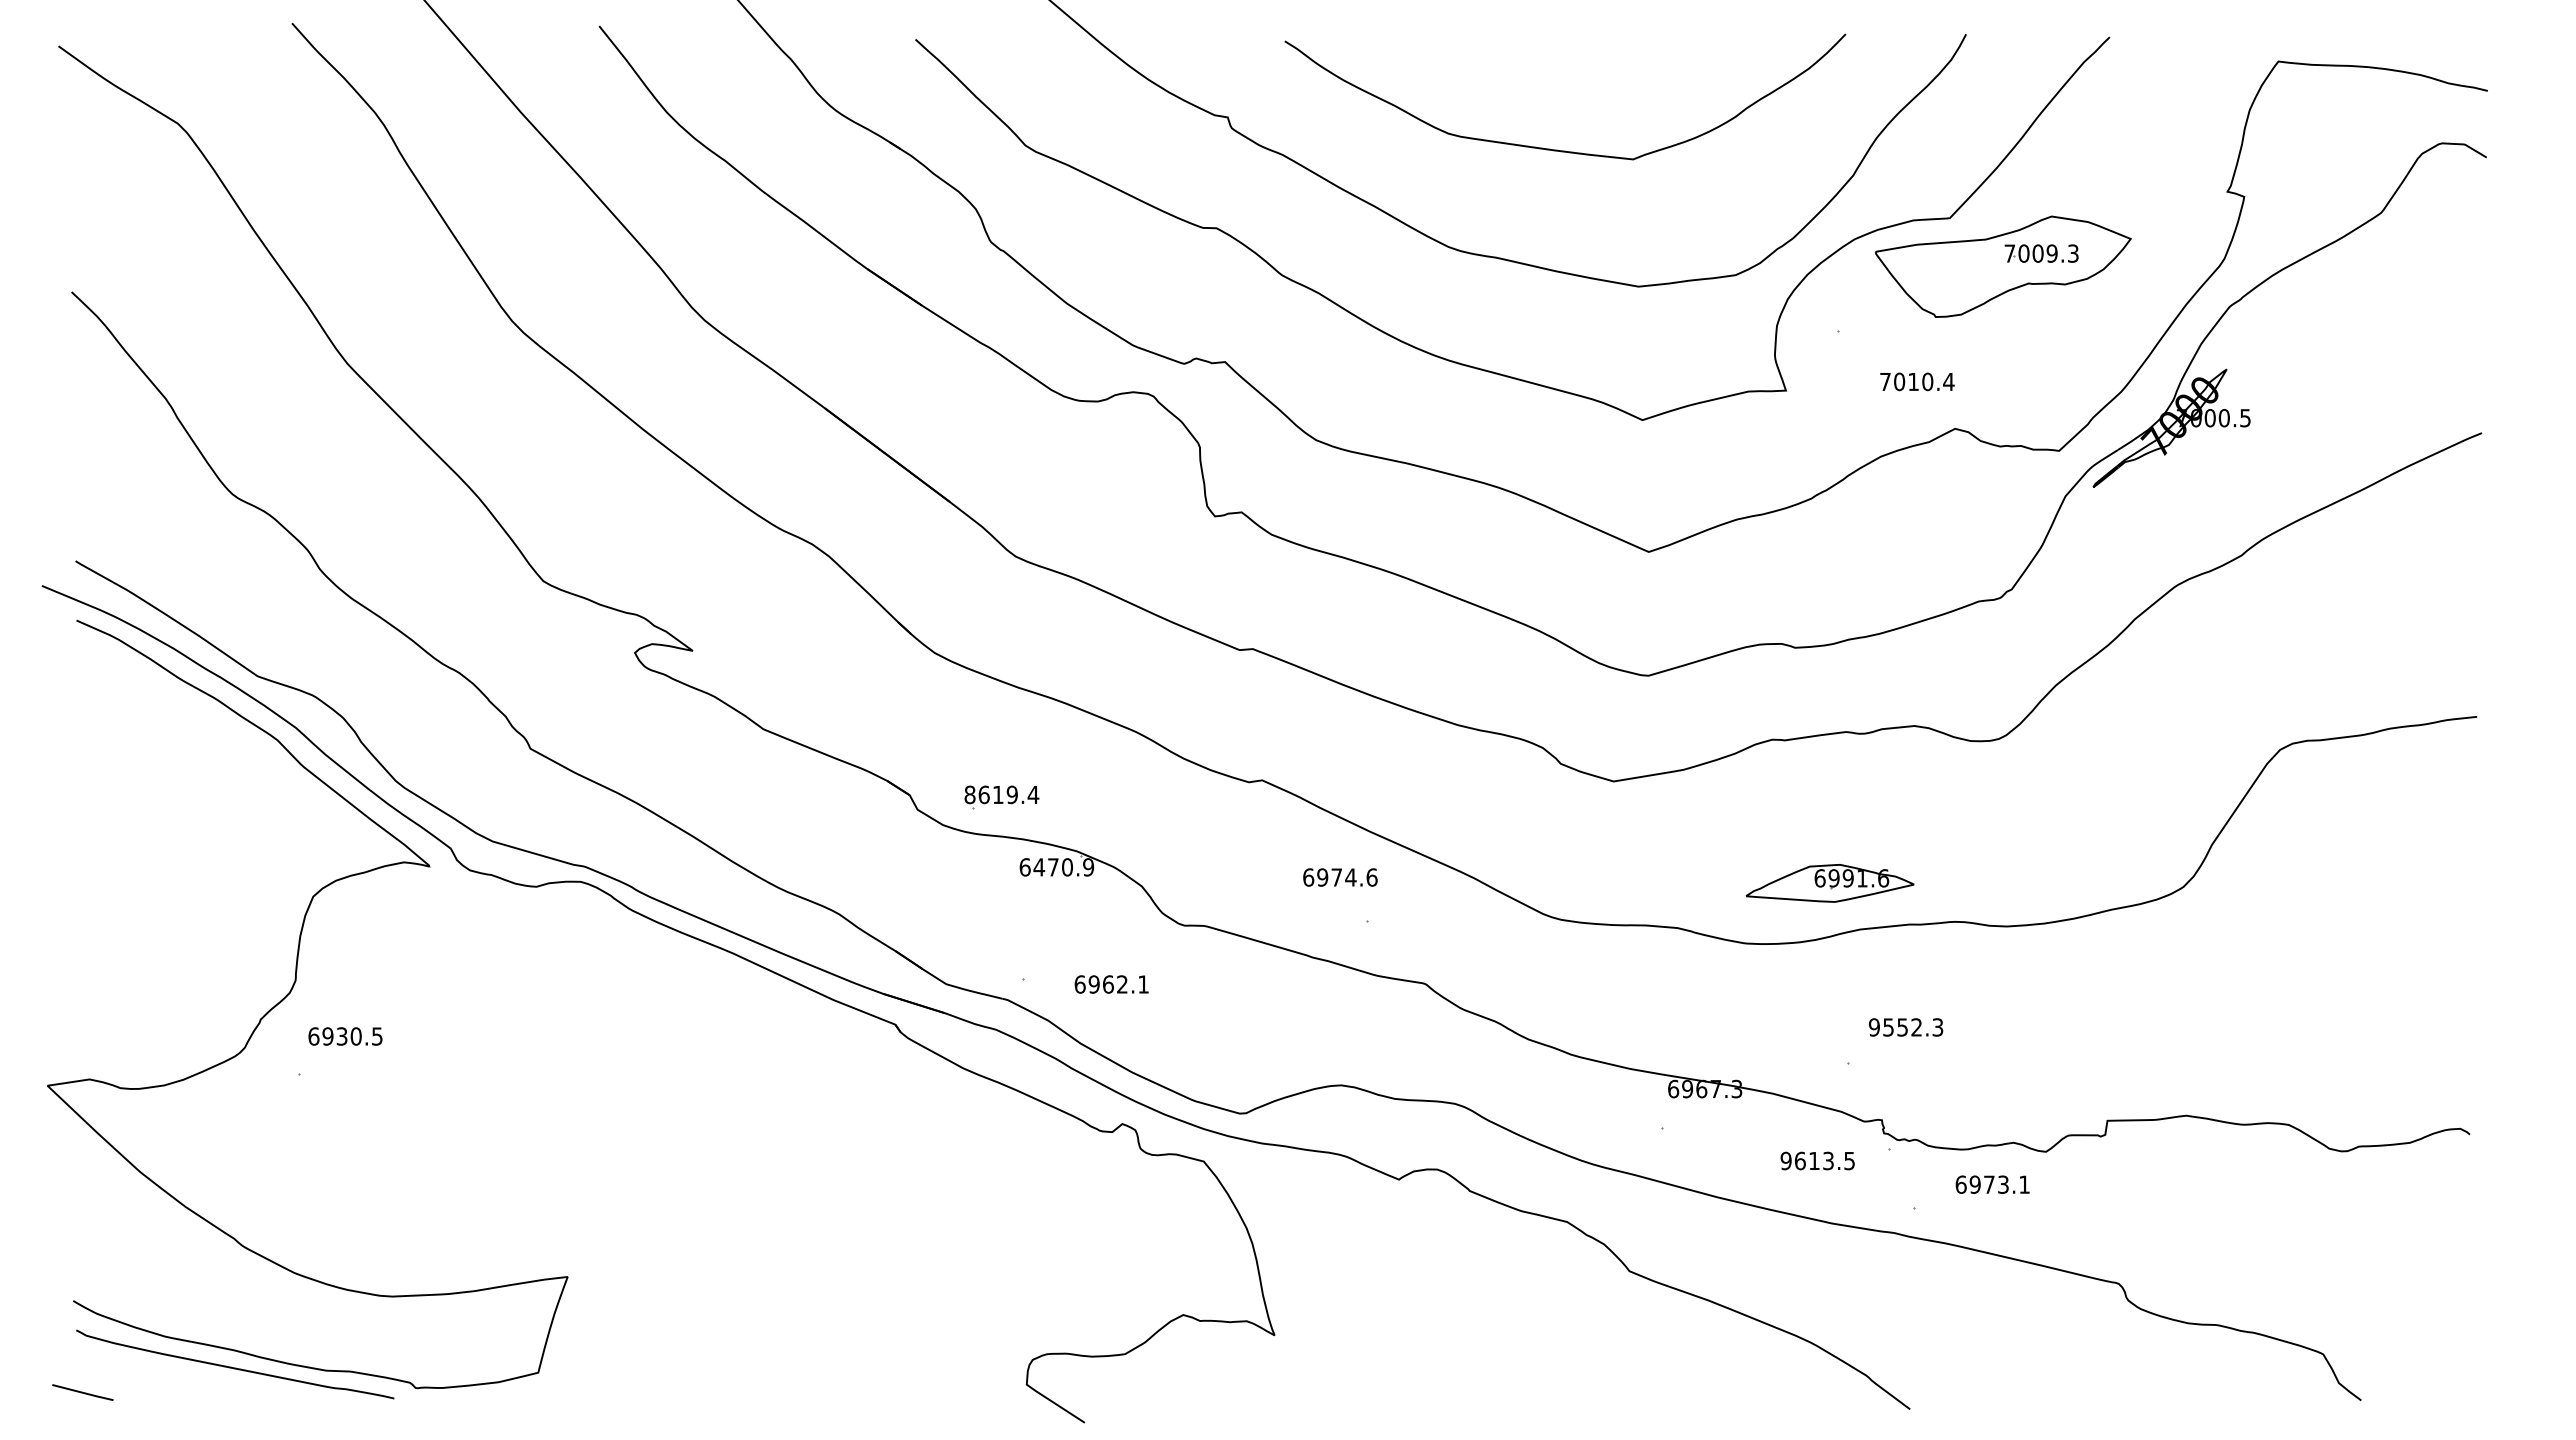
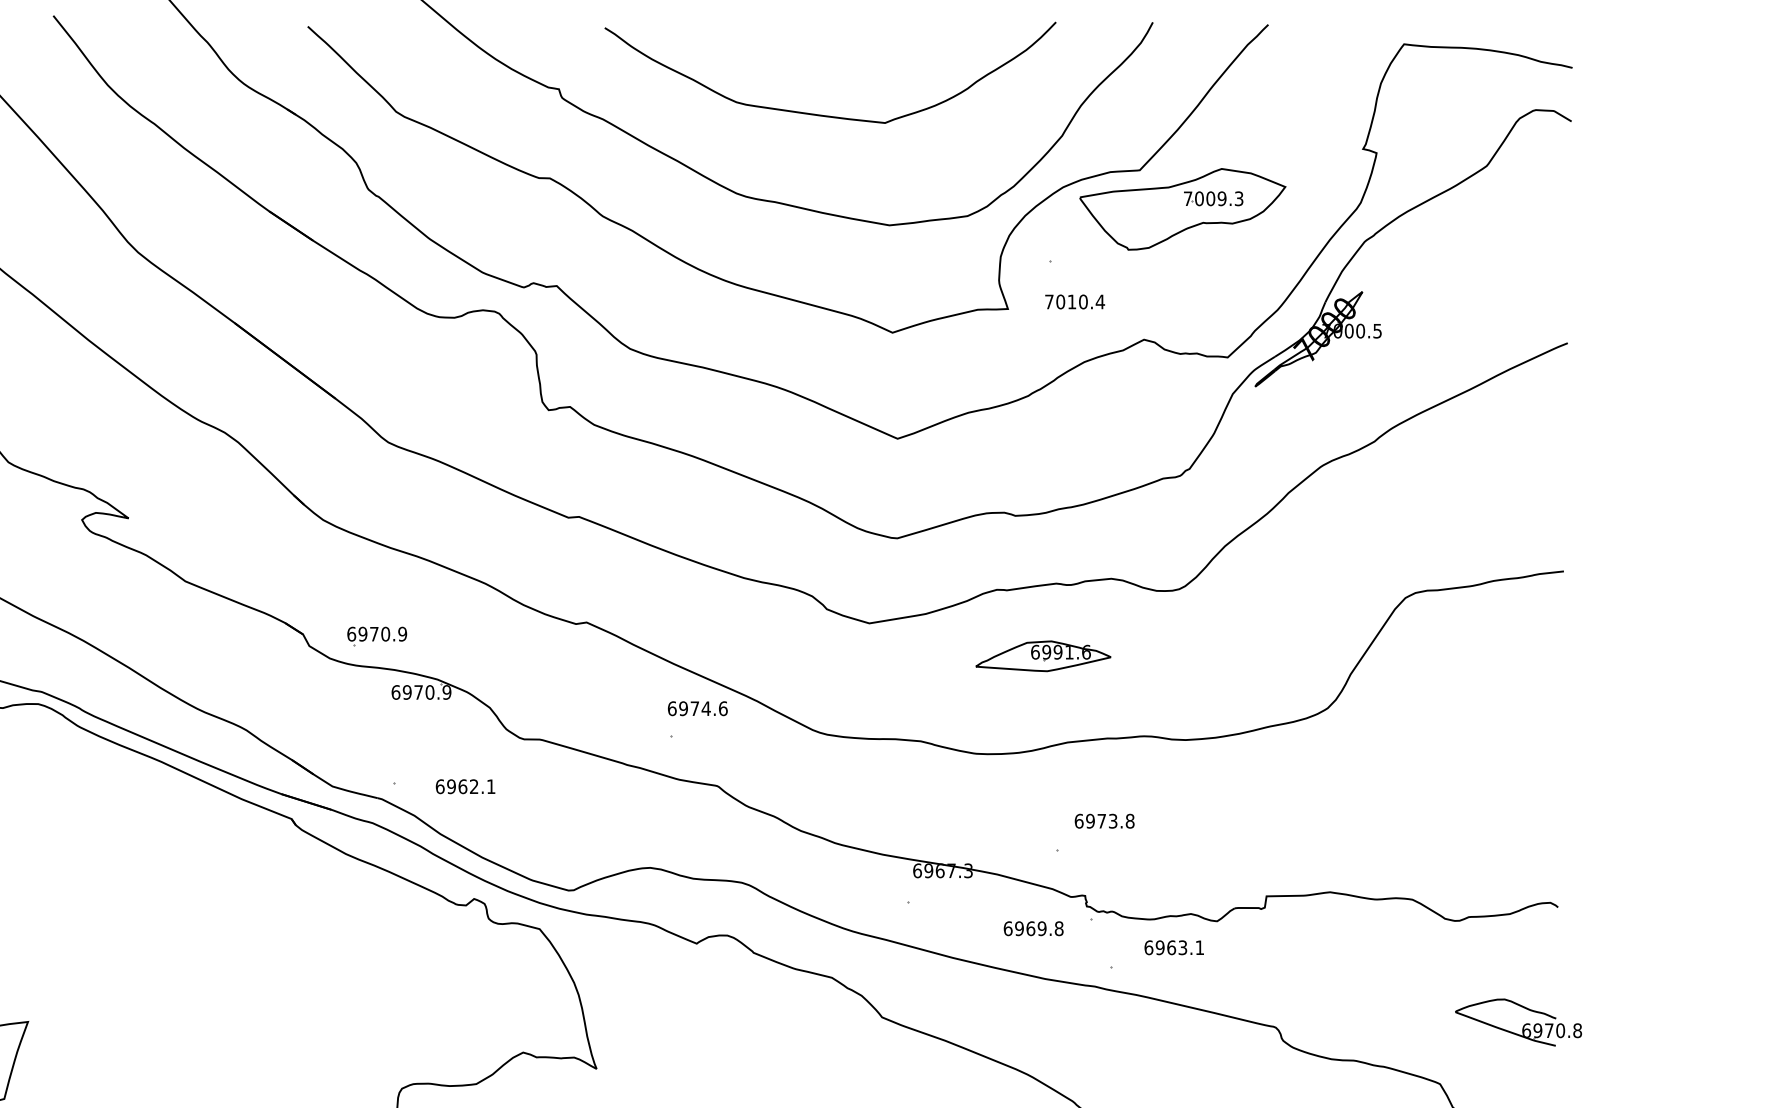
text: (1917, 381) -> (1075, 301), moved
text: (1001, 794) -> (376, 633), 8619.4 -> 6970.9
text: (1039, 867) -> (407, 692), 6470.9 -> 6970.9
text: (1340, 877) -> (697, 708), moved
part: (1829, 883) -> (1042, 656), moved
text: (1905, 1027) -> (1104, 821), 9552.3 -> 6973.8
text: (1817, 1160) -> (1033, 928), 9613.5 -> 6969.8
text: (1989, 1184) -> (1171, 947), 6973.1 -> 6963.1
part: (2426, 1281) -> (1523, 1025), added

